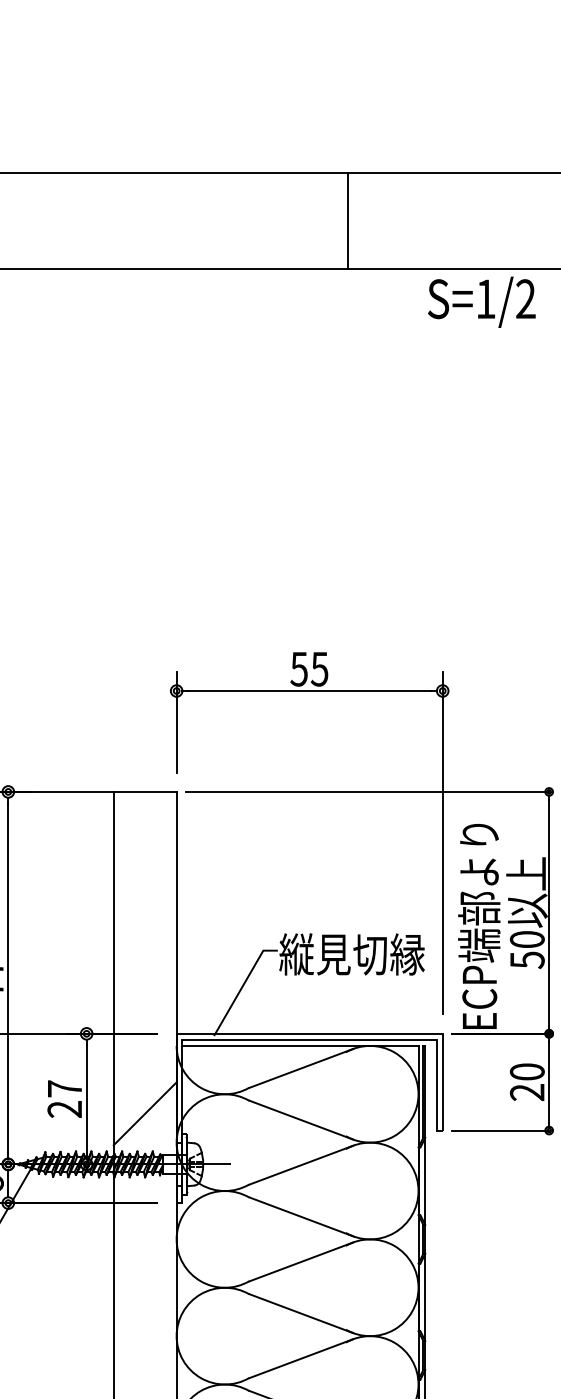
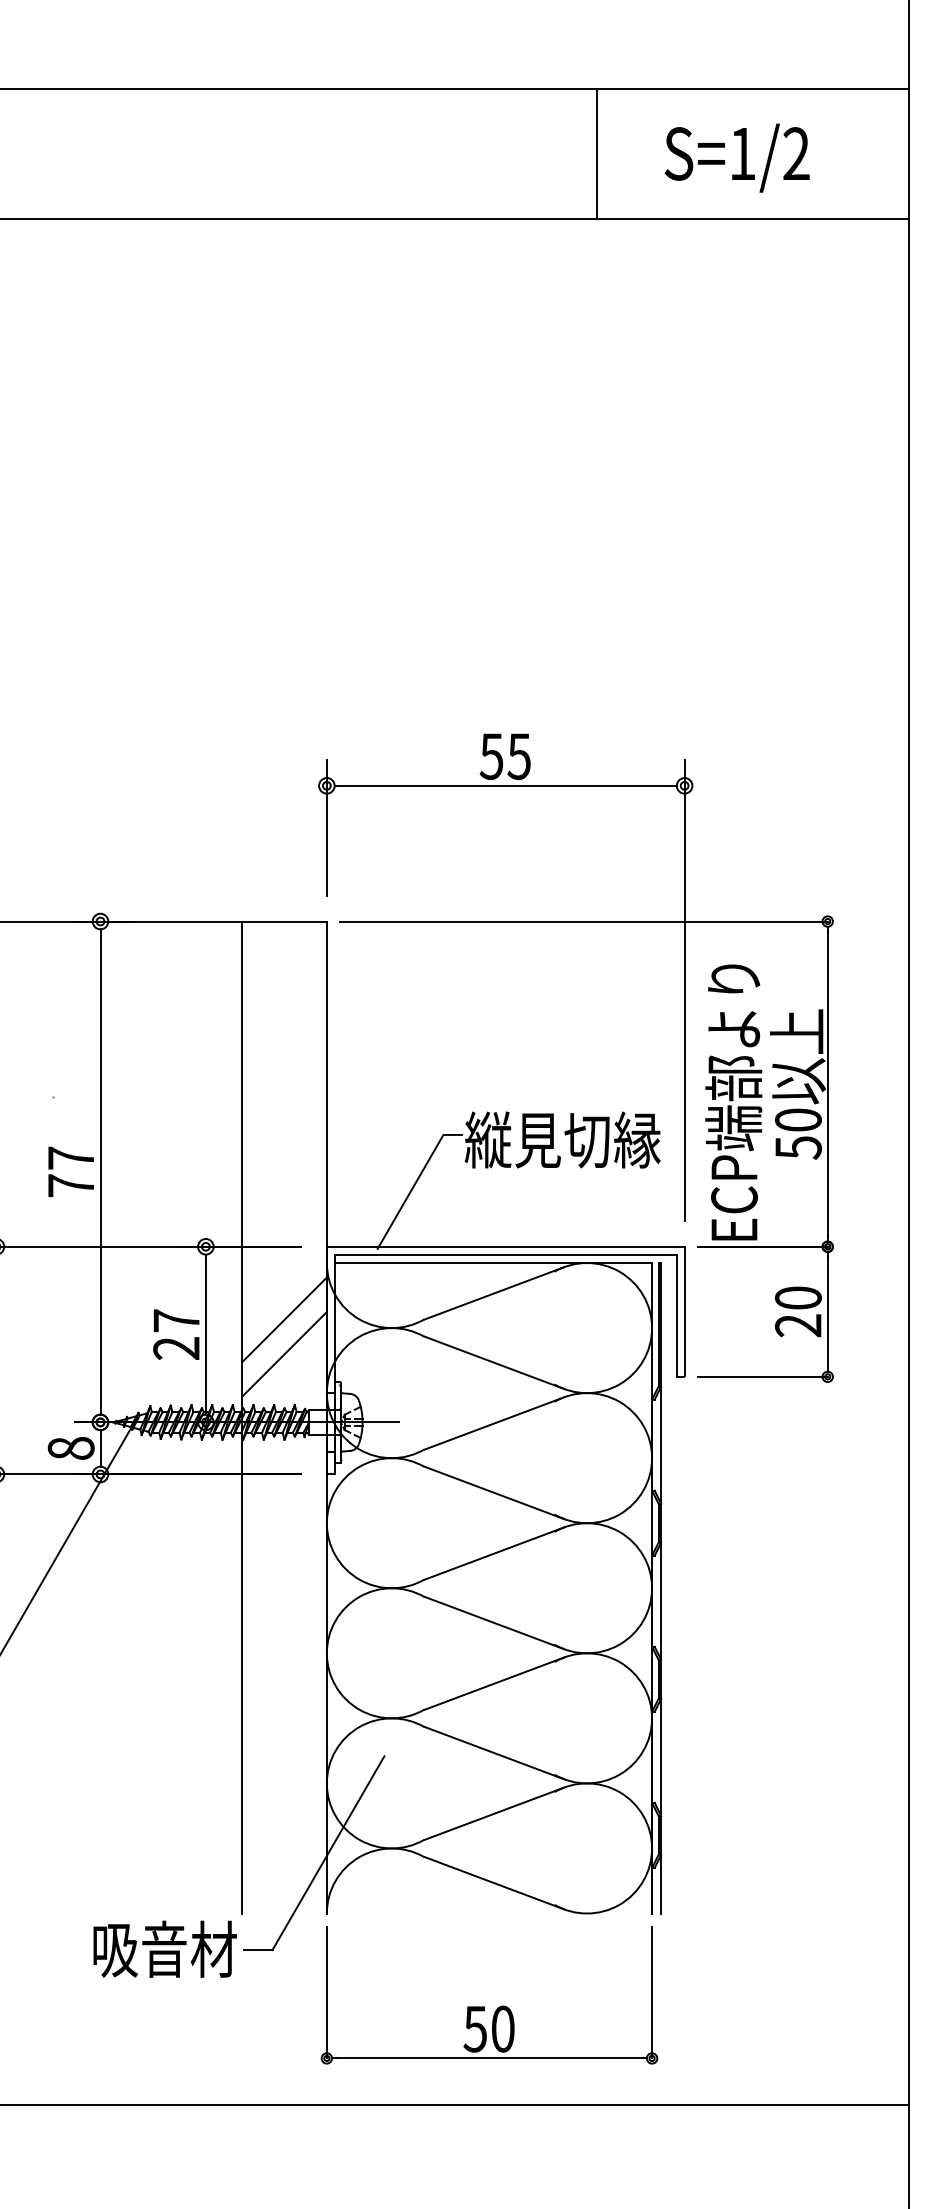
line: (348, 220) -> (596, 153), moved
text: (481, 301) -> (736, 157), moved
line: (145, 1087) -> (284, 1319), added

